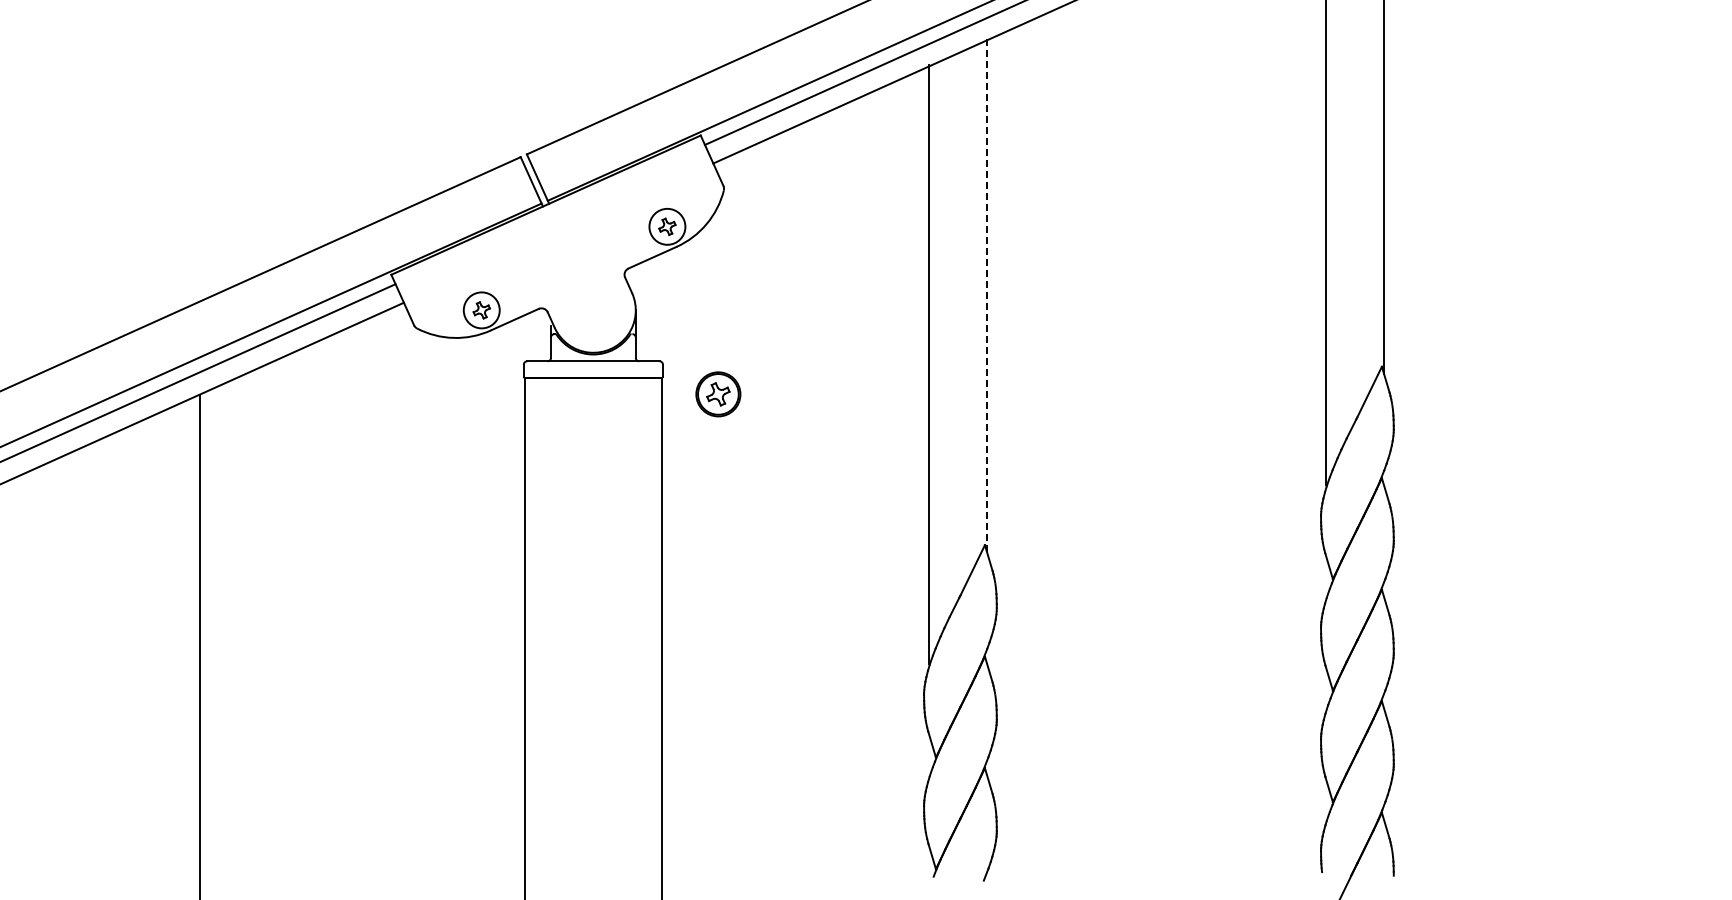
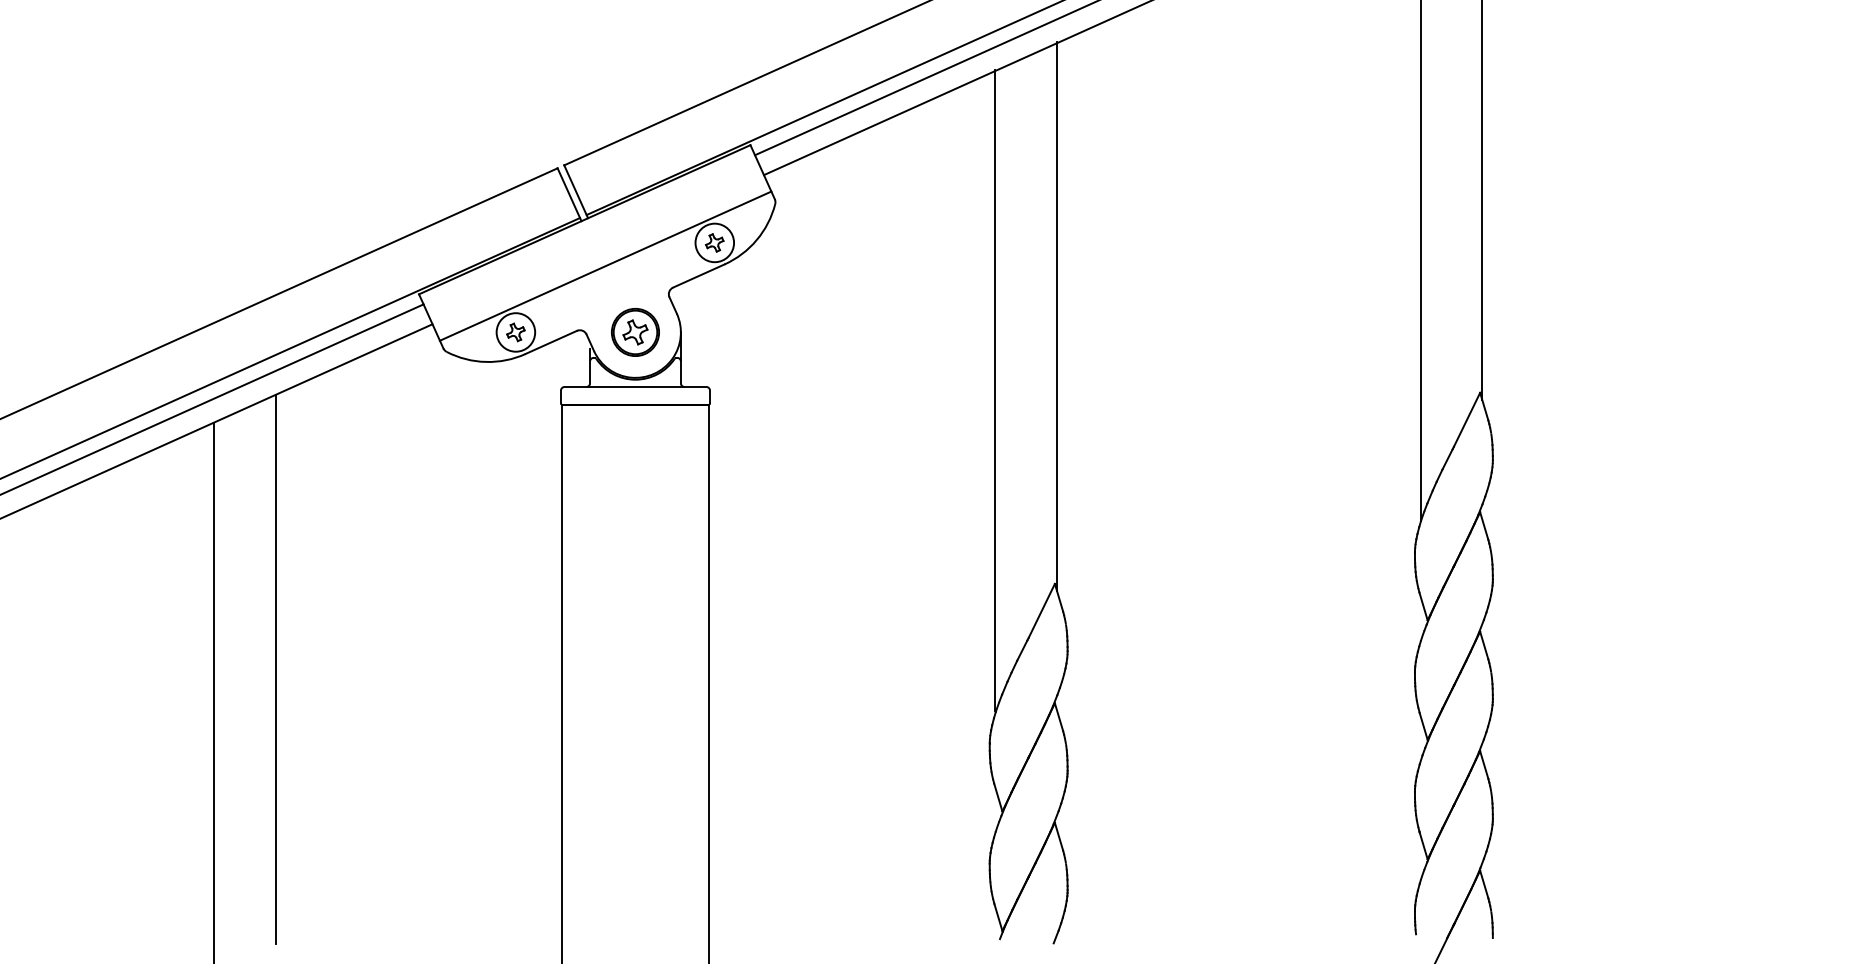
line: (565, 248) -> (605, 266), added
line: (986, 295) -> (1056, 316), dashed -> solid
part: (718, 394) -> (635, 332), moved
line: (257, 624) -> (275, 668), added

